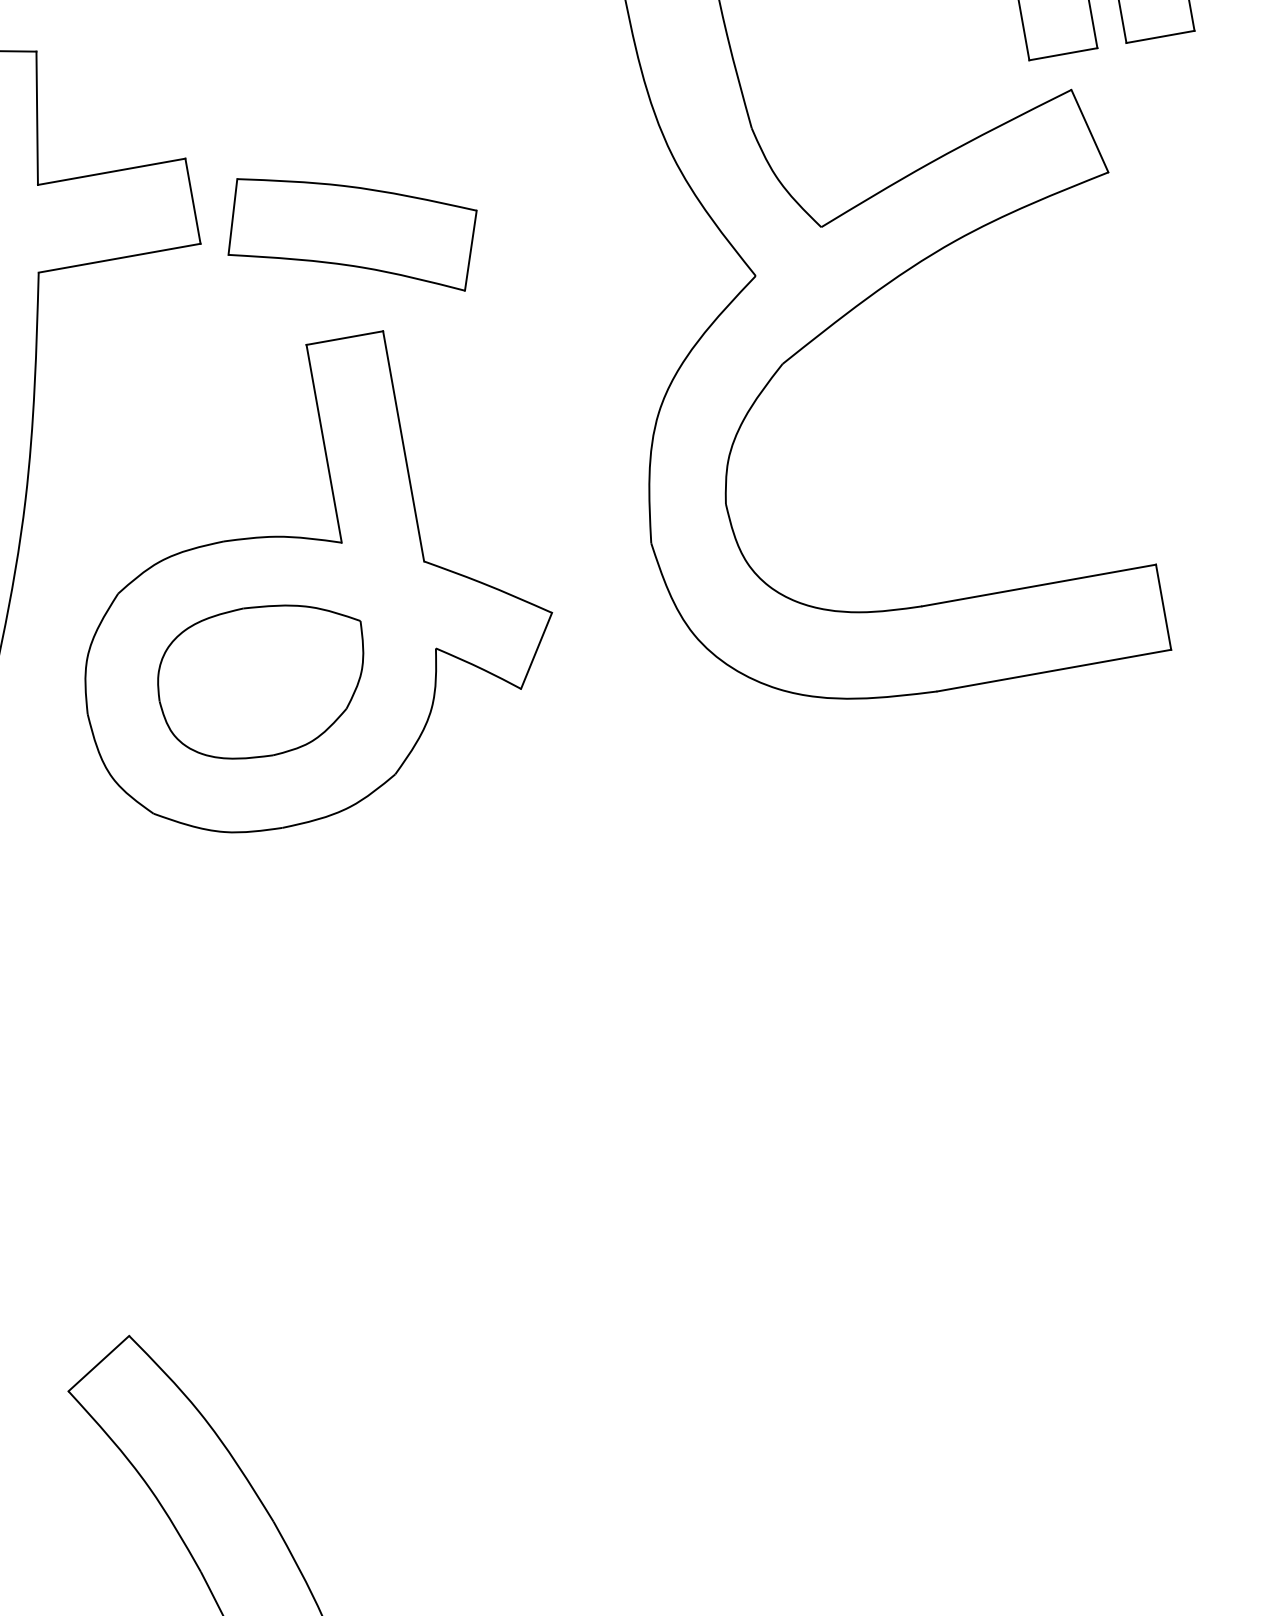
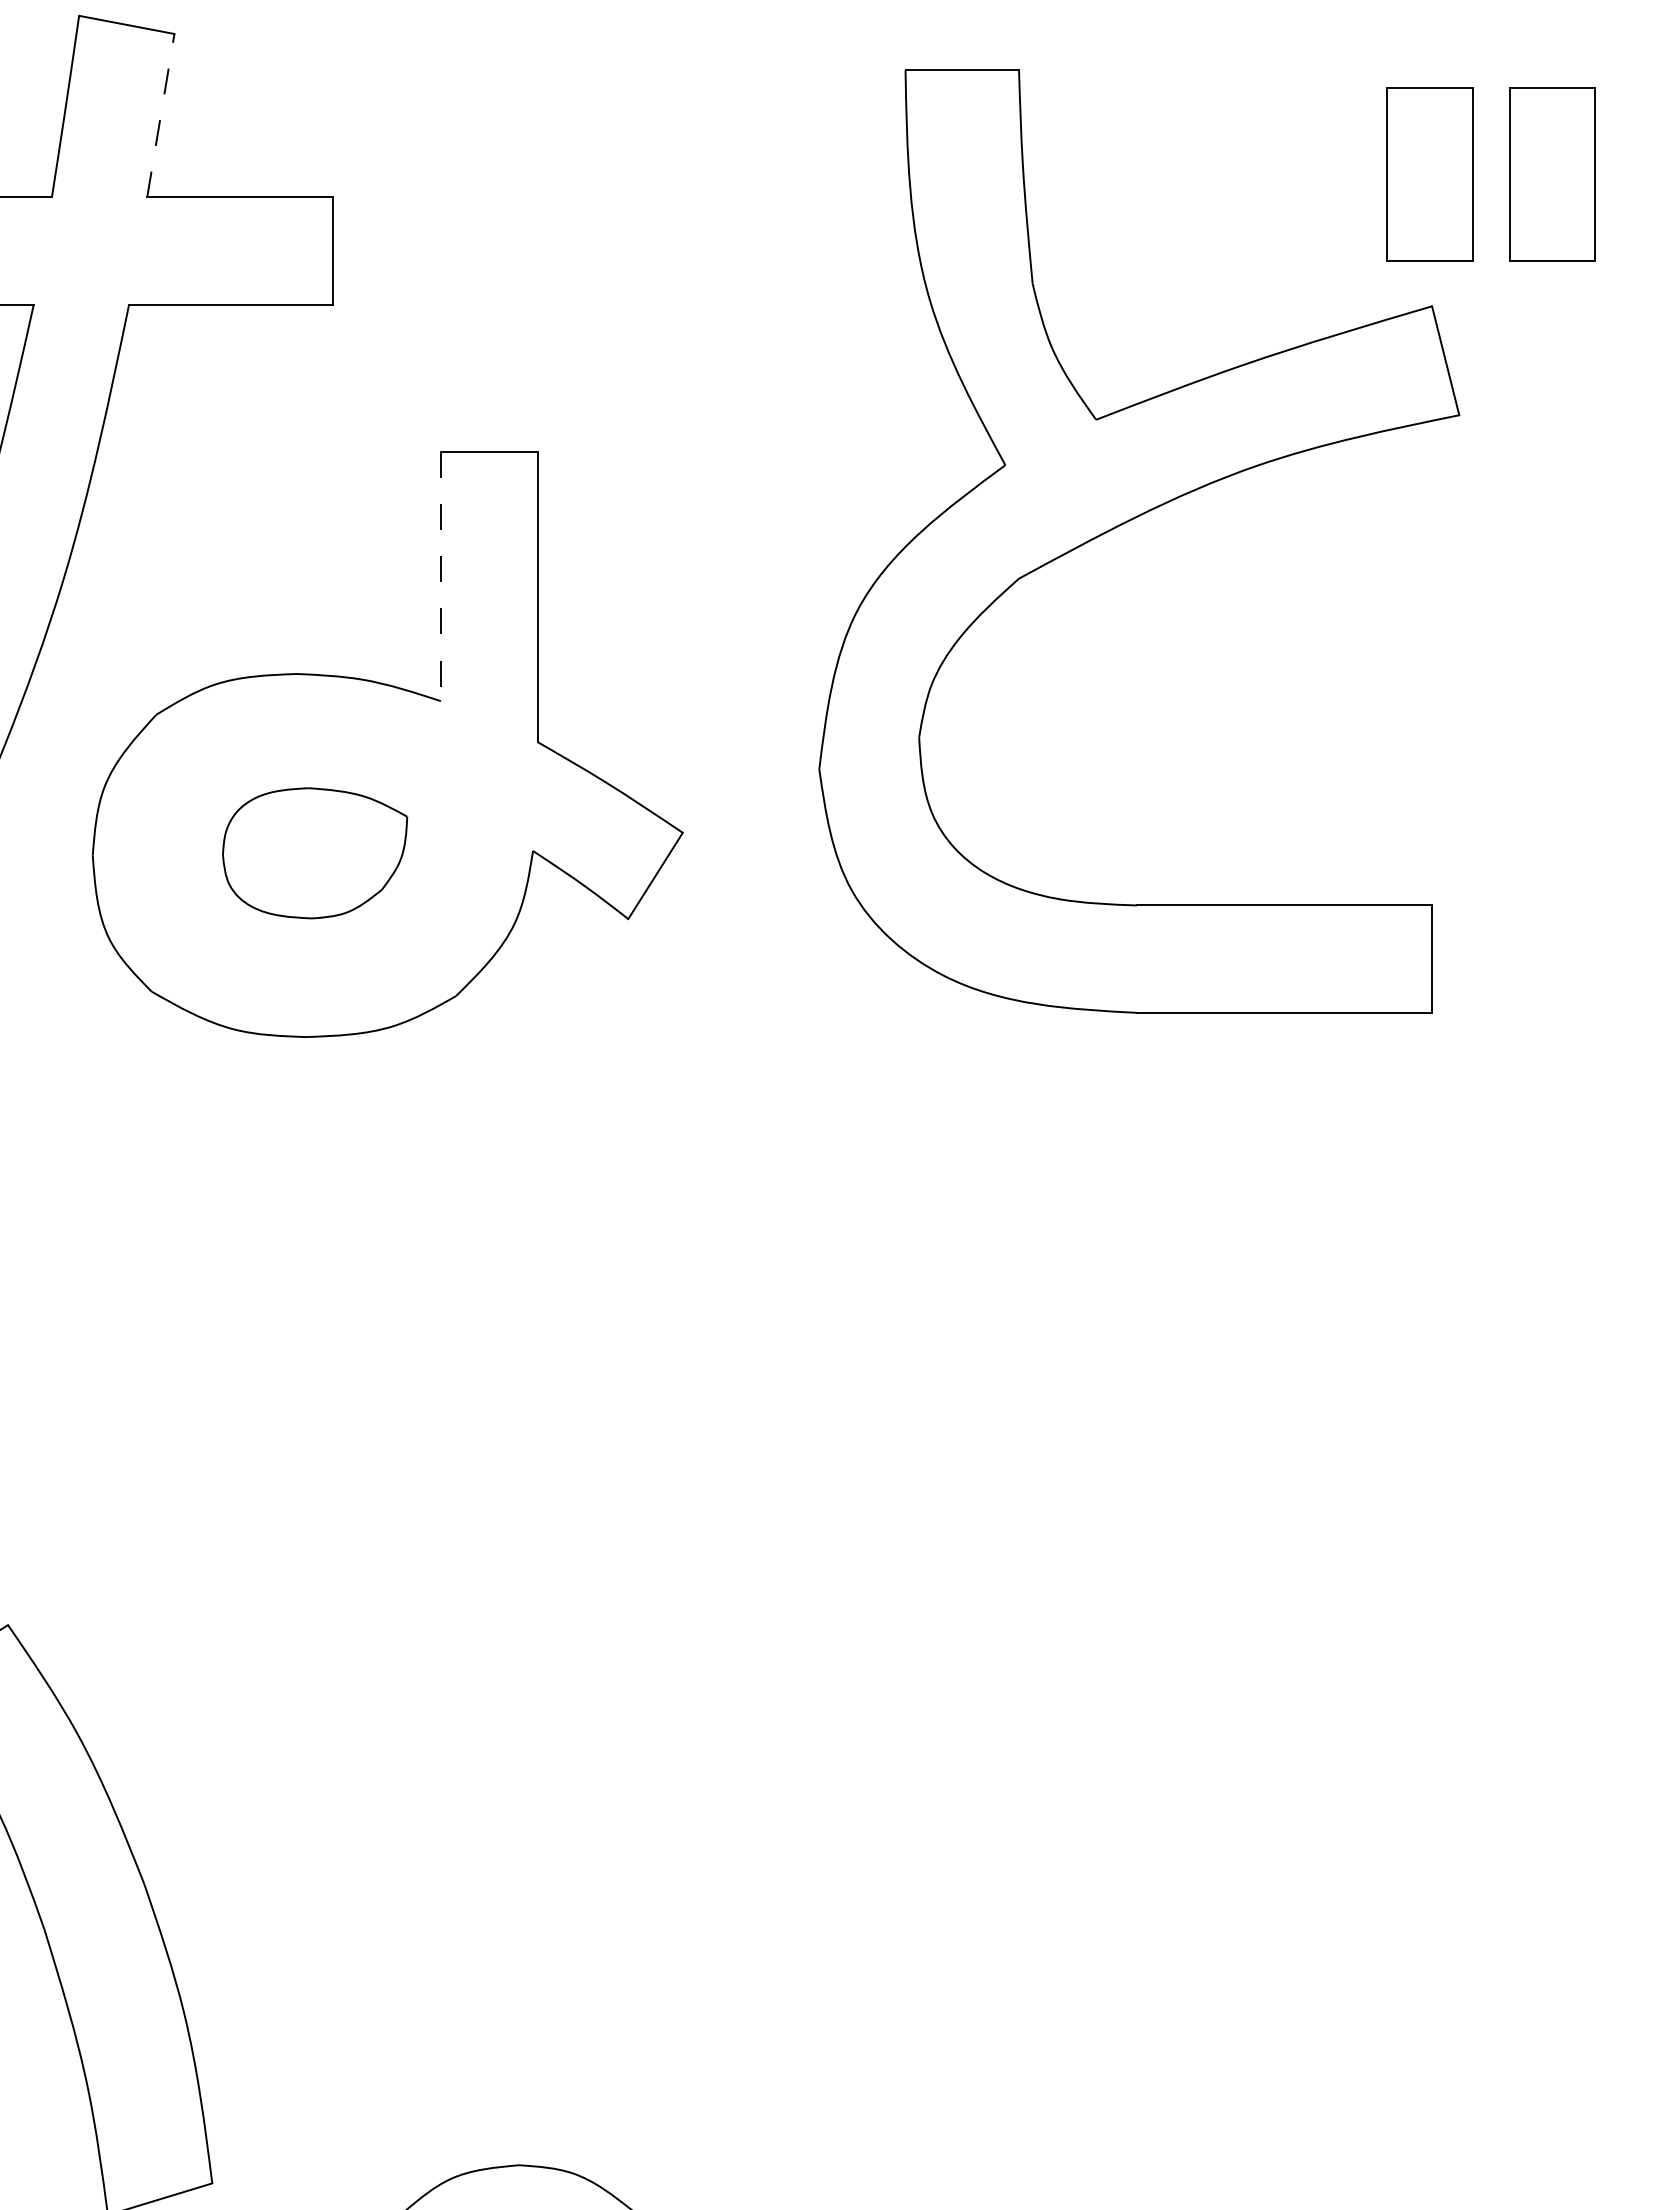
line: (36, 118) -> (160, 115), solid -> dashed
part: (352, 234) -> (521, 326), removed
line: (323, 443) -> (440, 576), solid -> dashed
part: (263, 681) -> (314, 853), size x0.7

